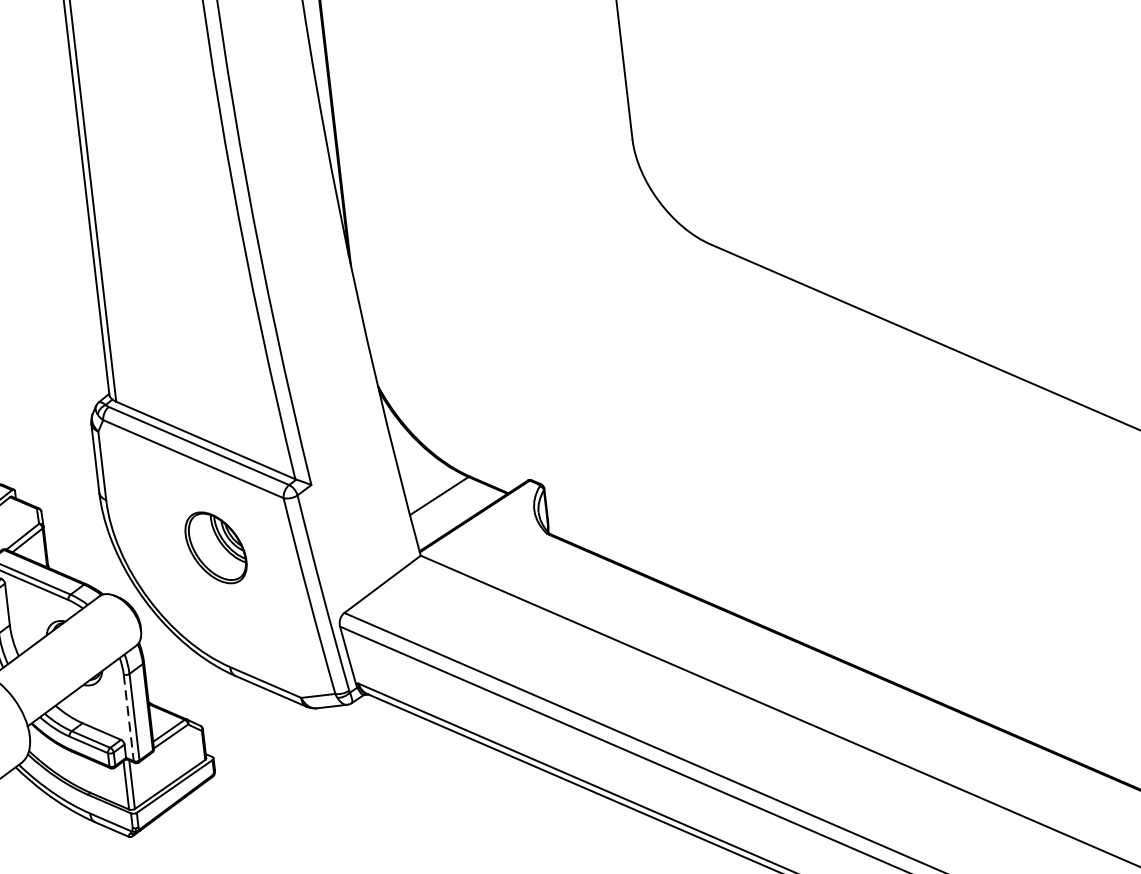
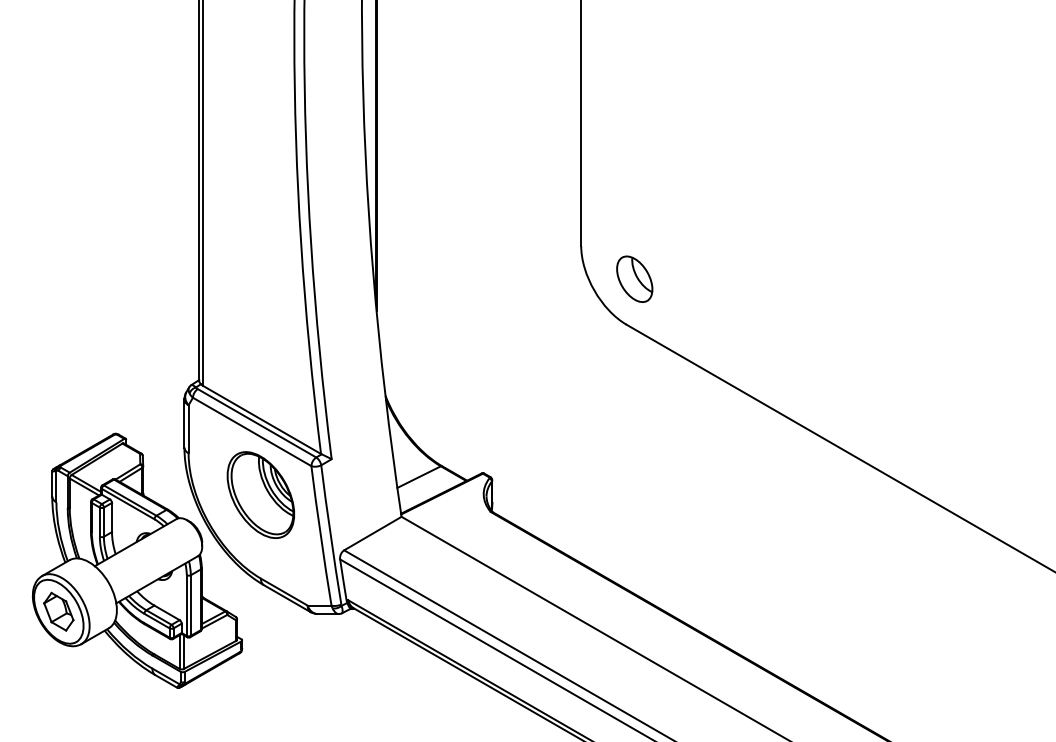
part: (713, 176) -> (634, 278), added
part: (215, 547) -> (260, 494), size x1.67
line: (128, 719) -> (186, 606), dashed -> solid

